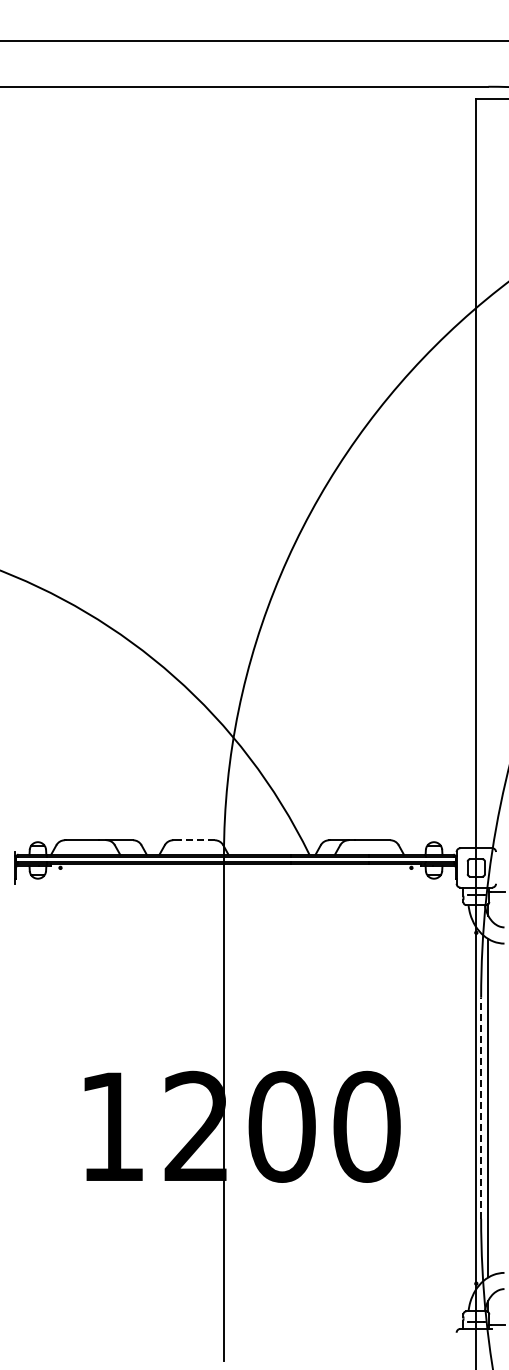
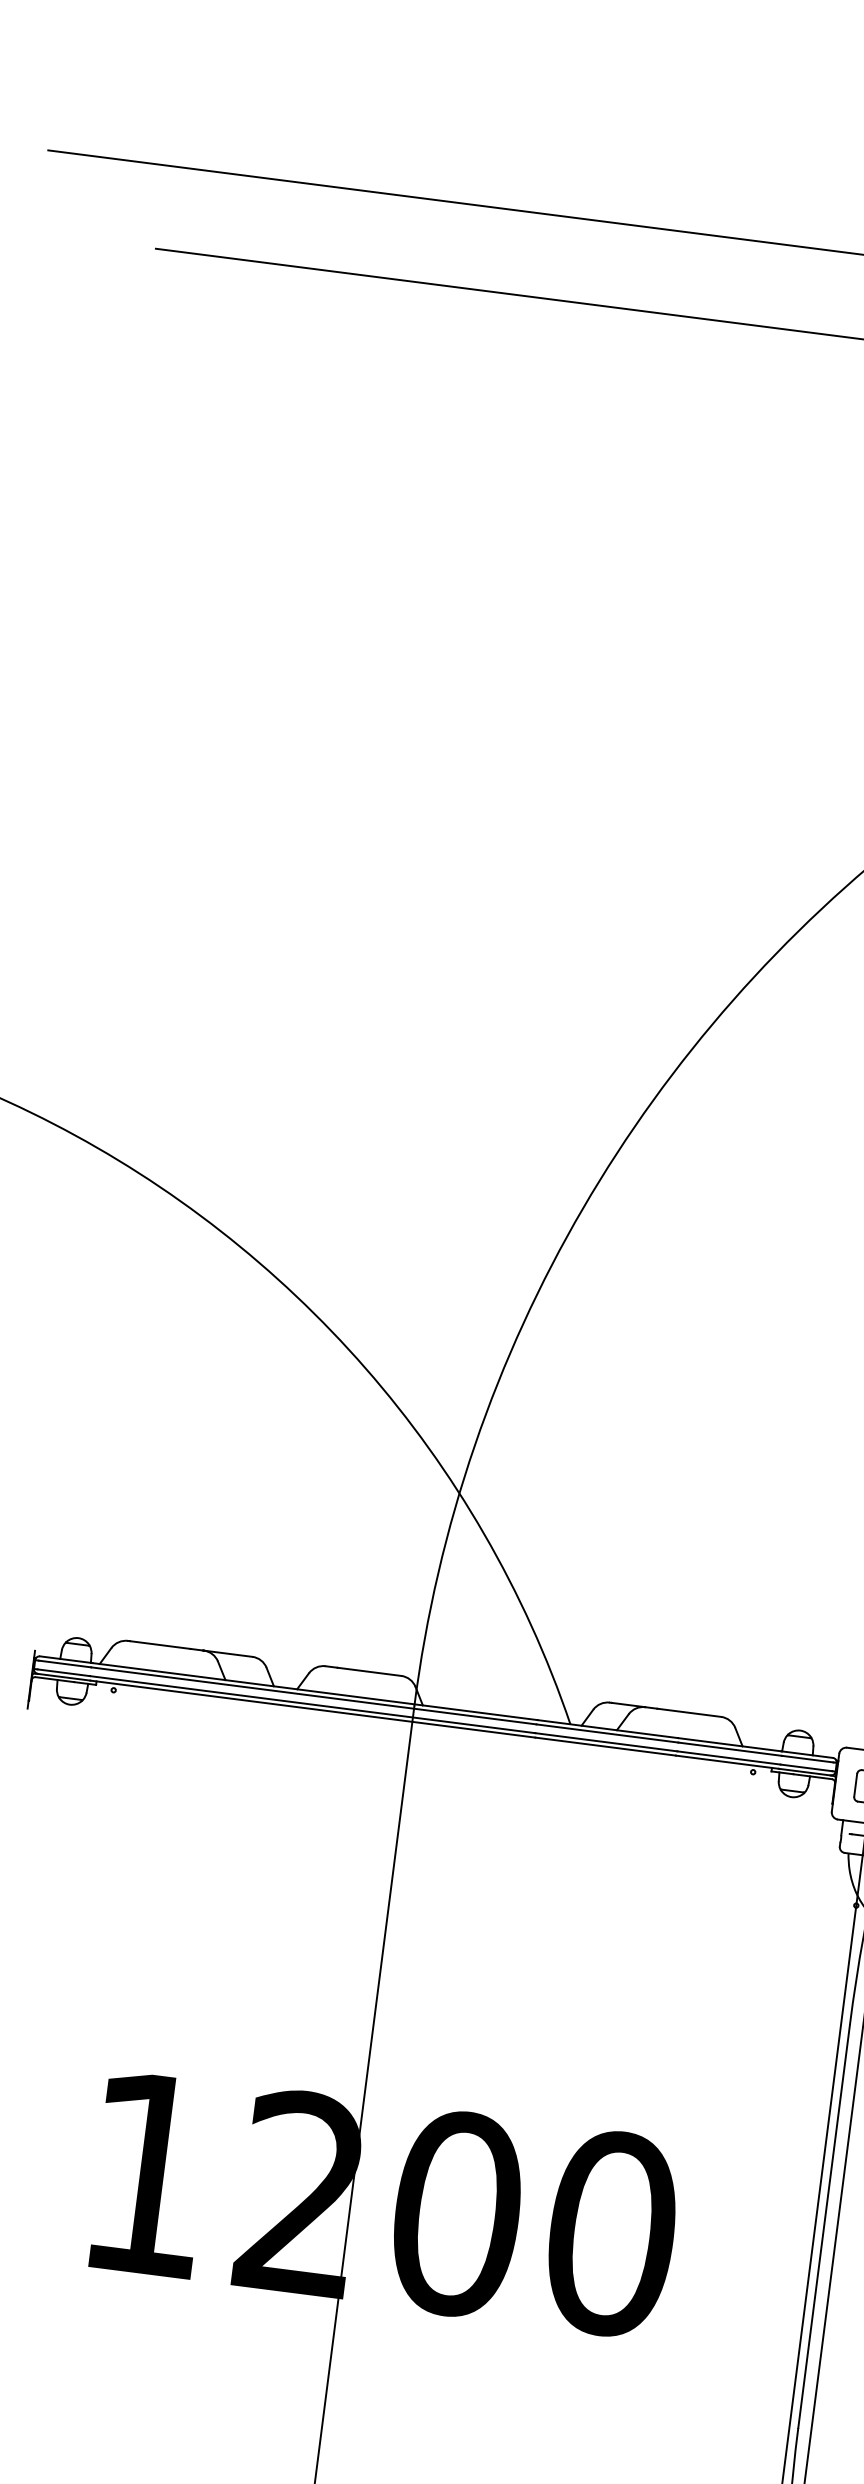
line: (197, 840) -> (369, 1672), dashed -> solid
line: (481, 1108) -> (824, 2227), dashed -> solid

